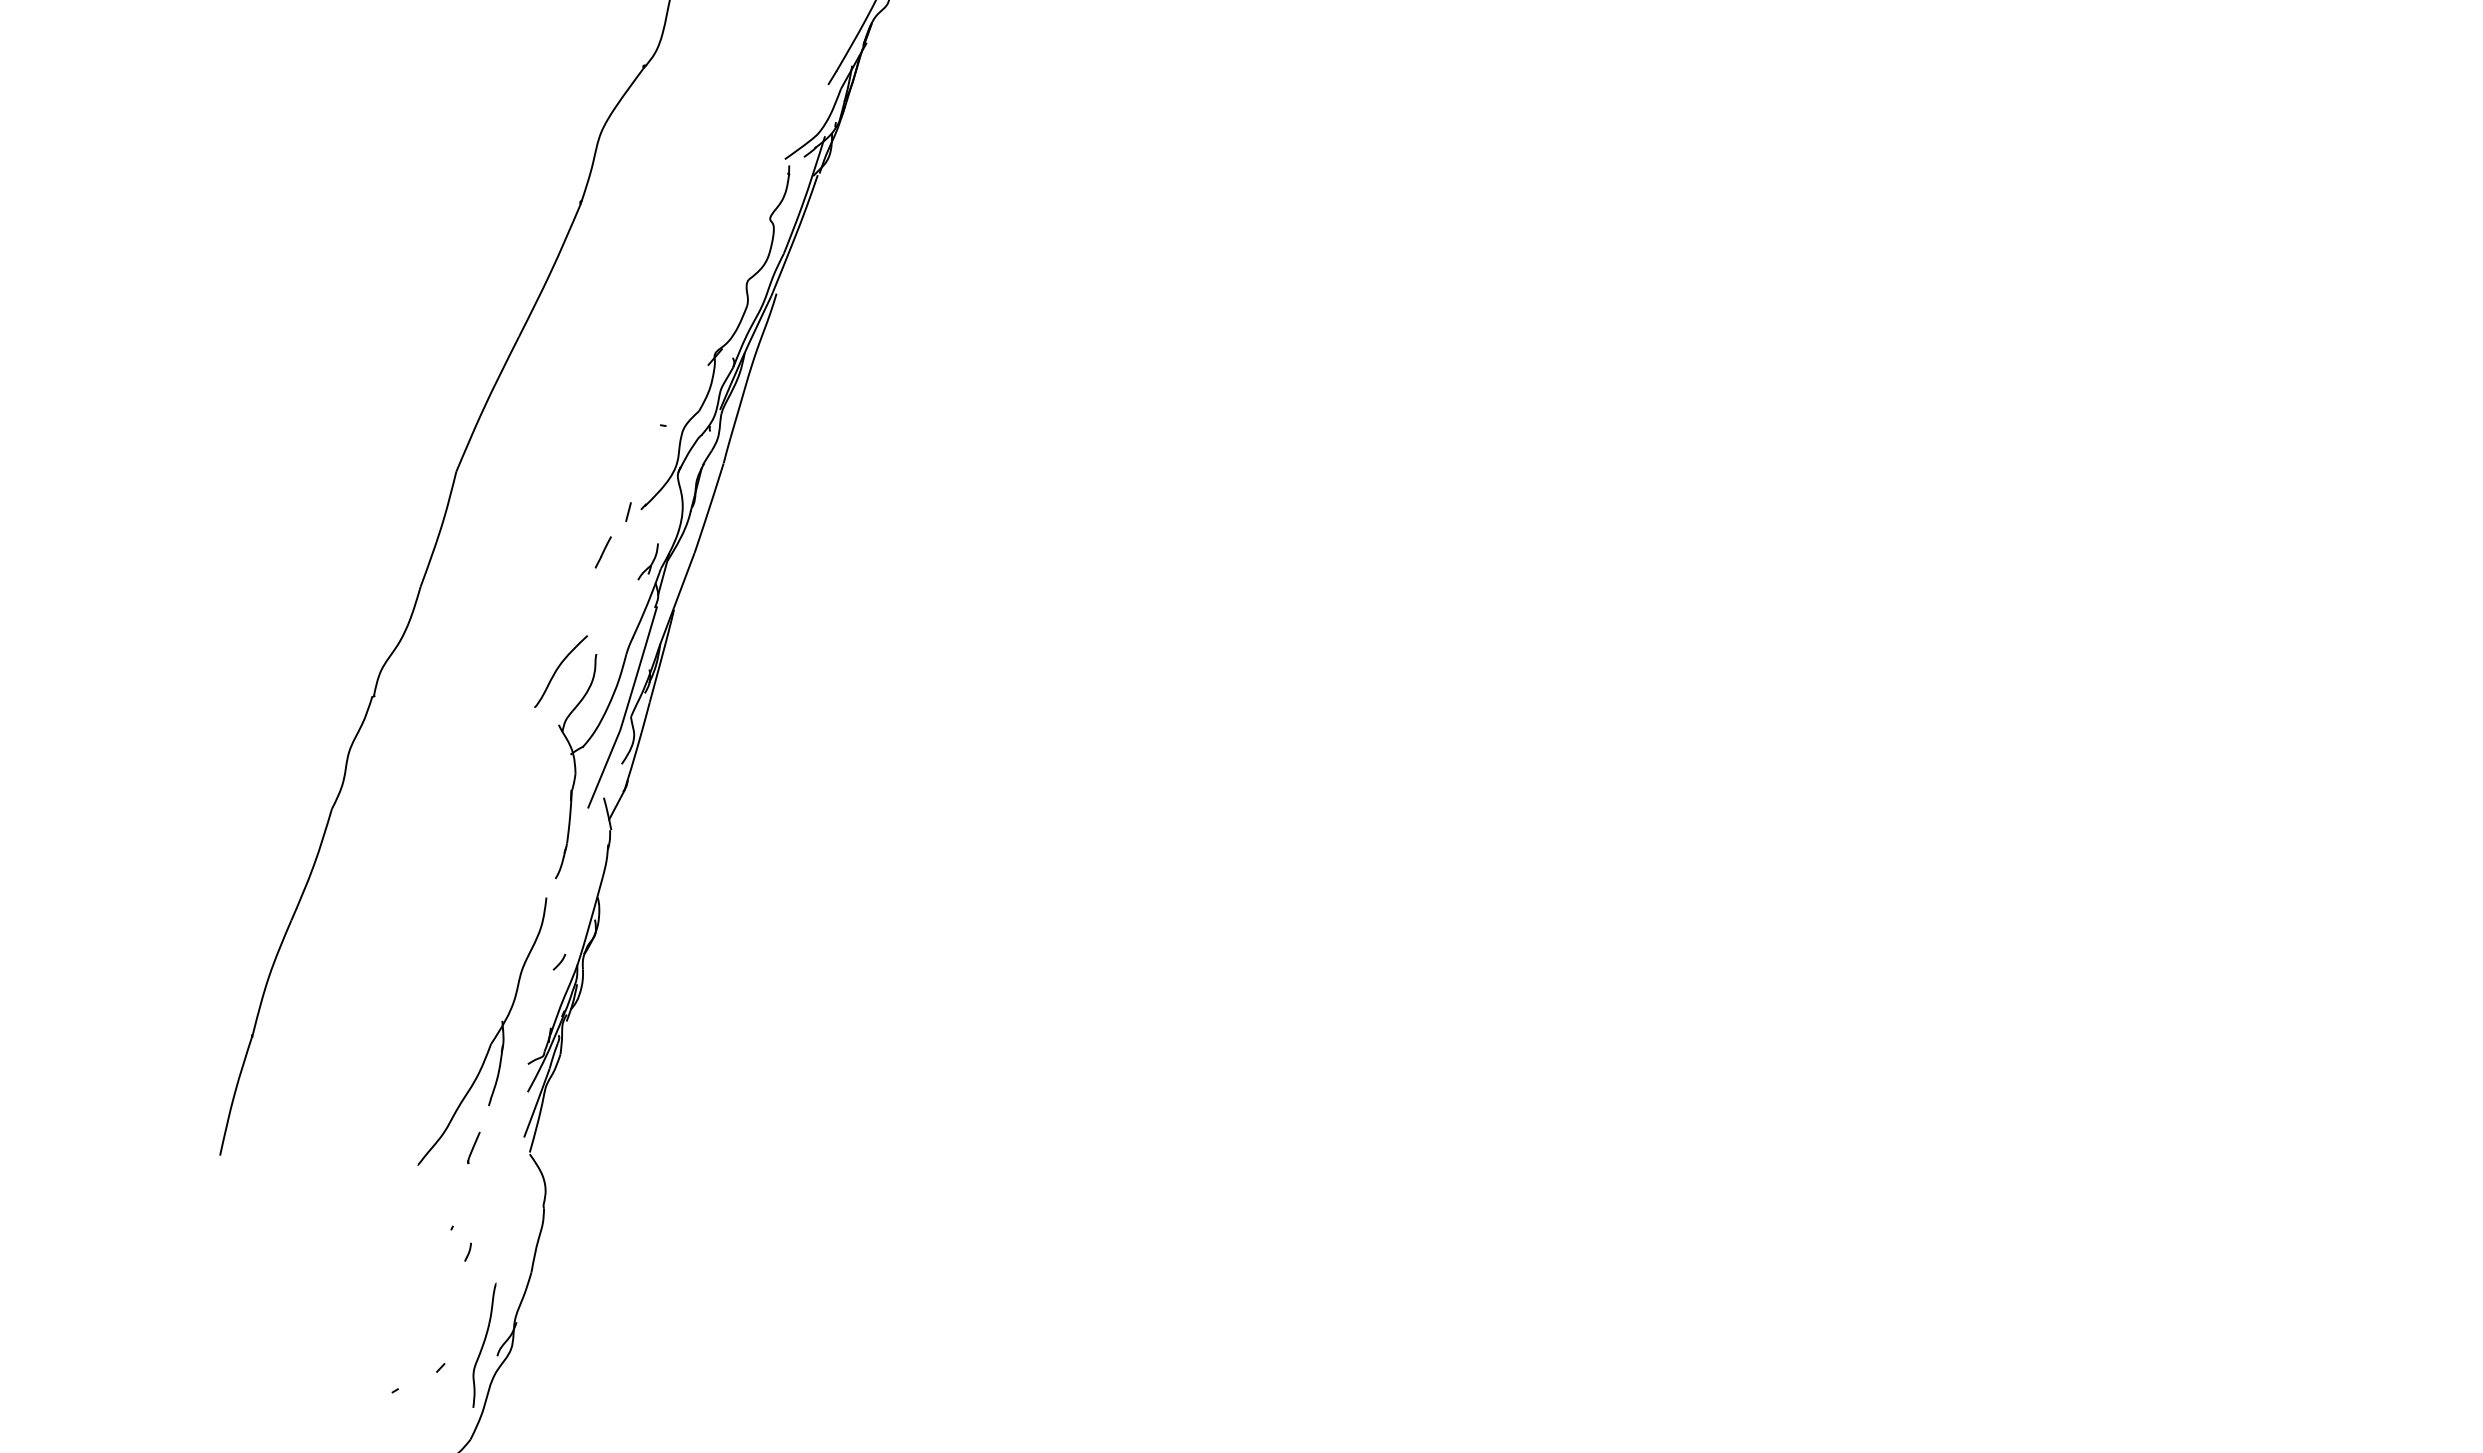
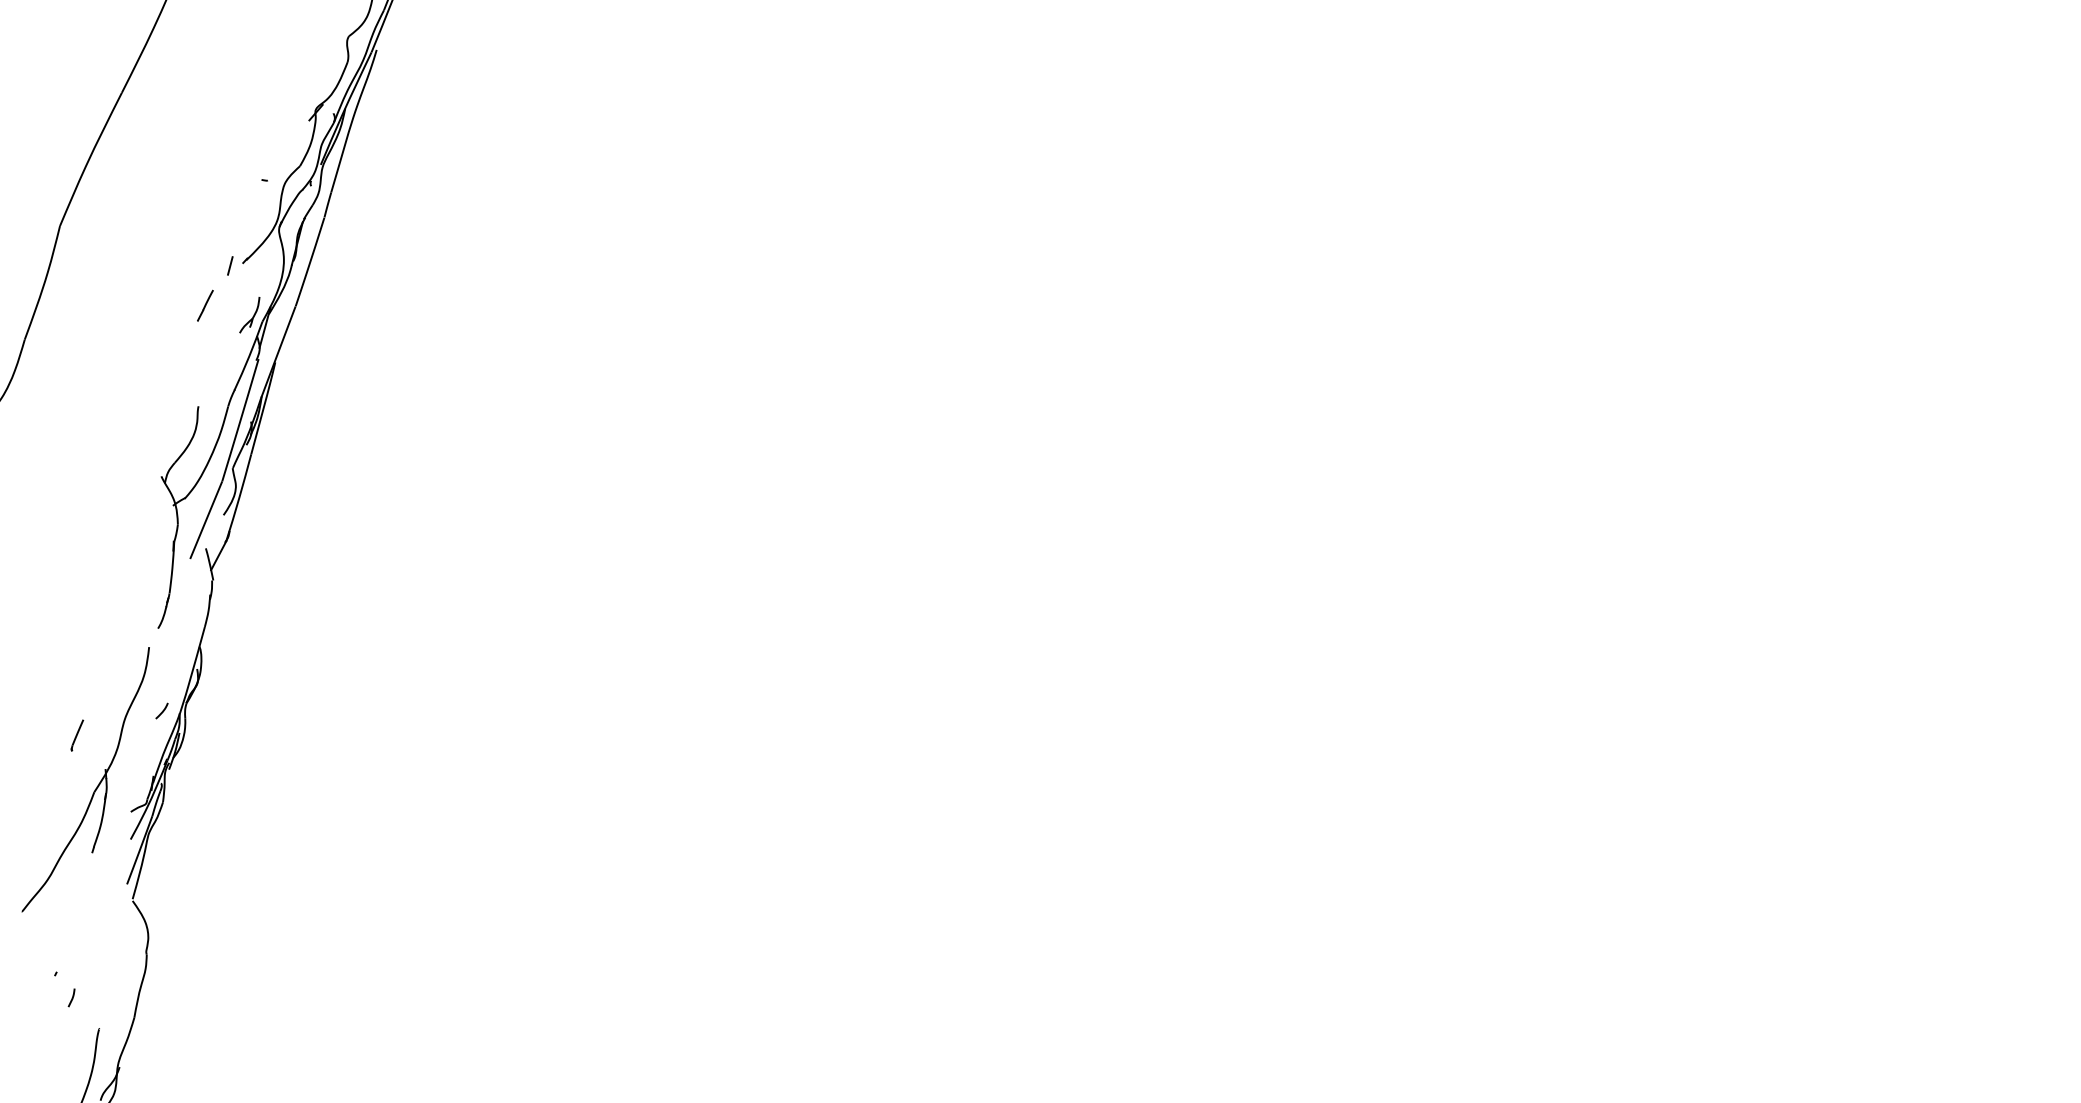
curve: (558, 669) -> (161, 421), removed
part: (473, 1147) -> (77, 735), moved

